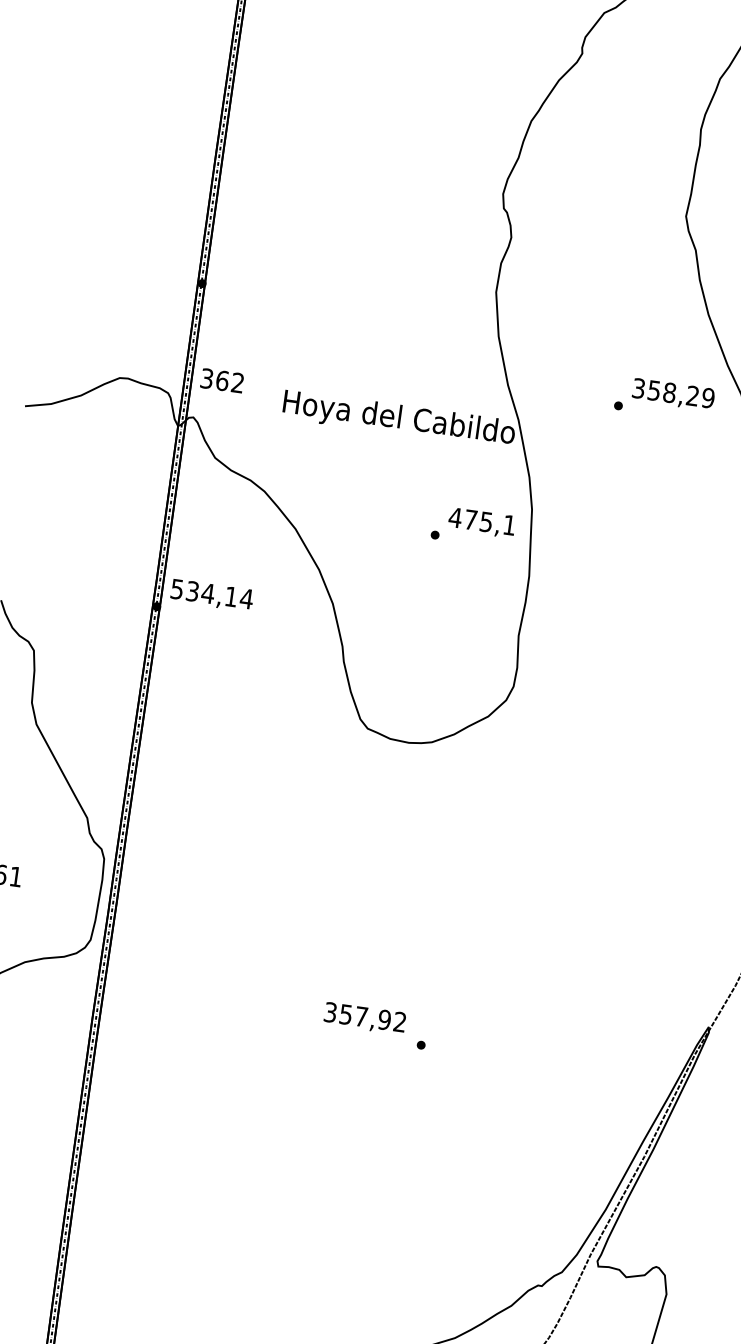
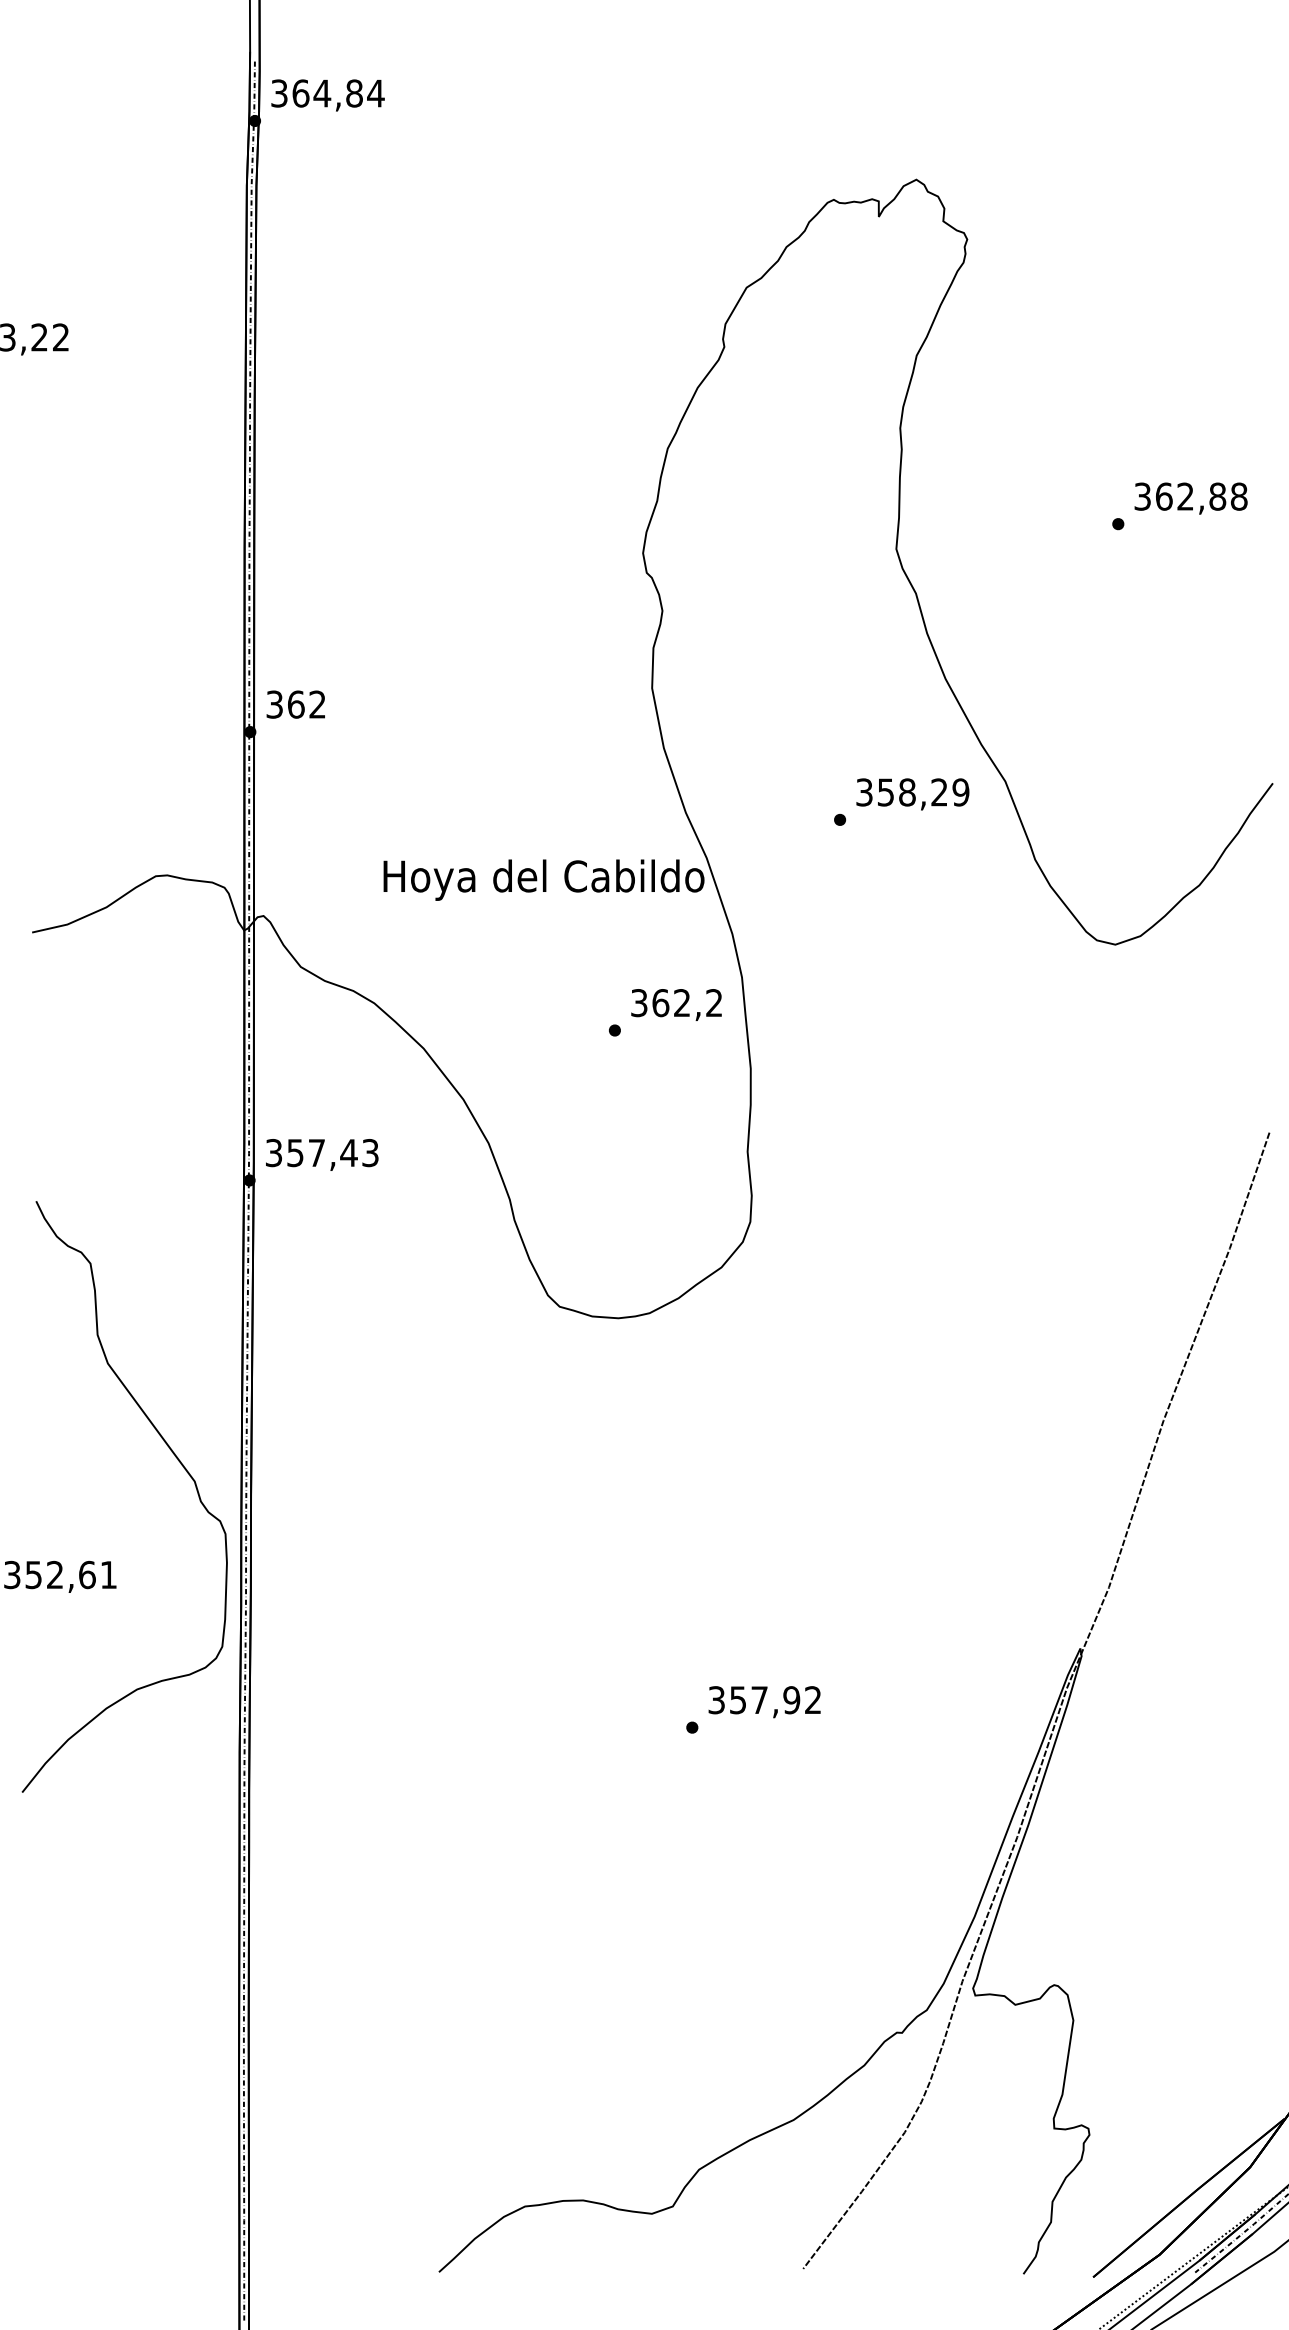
text: (221, 380) -> (295, 704), moved
text: (482, 521) -> (676, 1003), 475,1 -> 362,2
text: (212, 594) -> (322, 1153), 534,14 -> 357,43
text: (364, 1018) -> (764, 1702), moved

